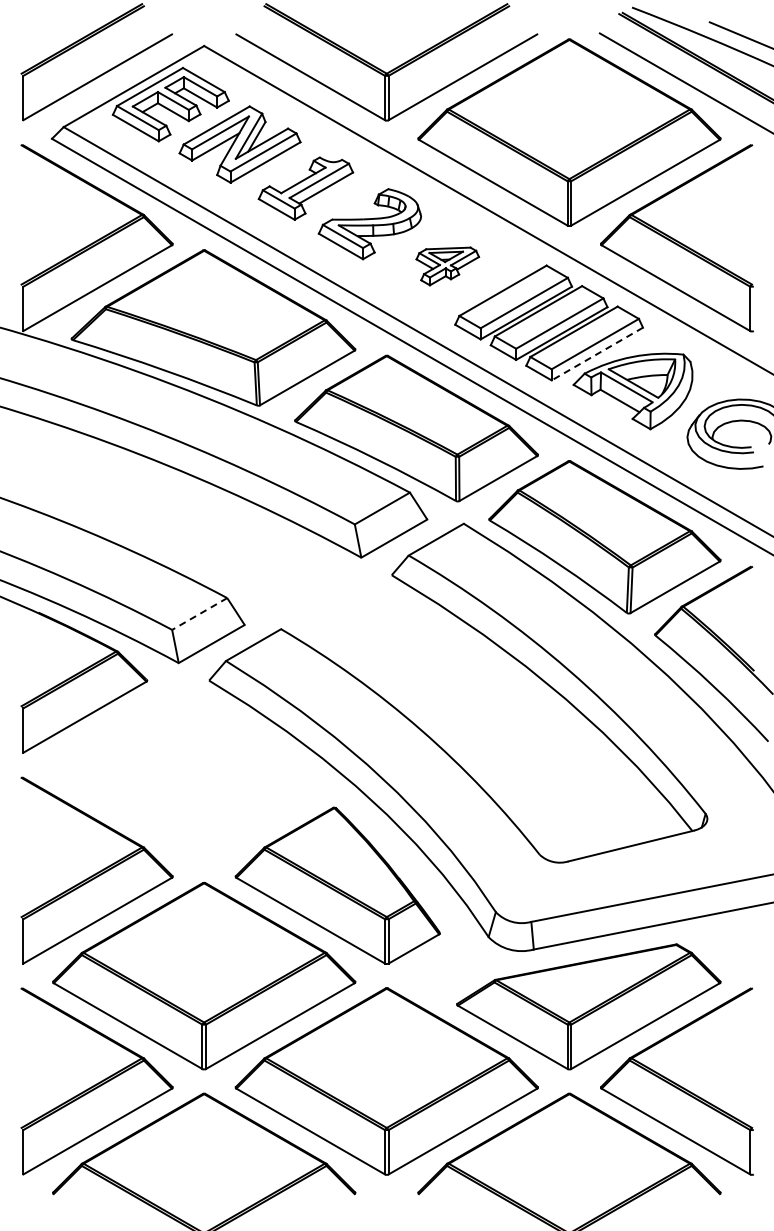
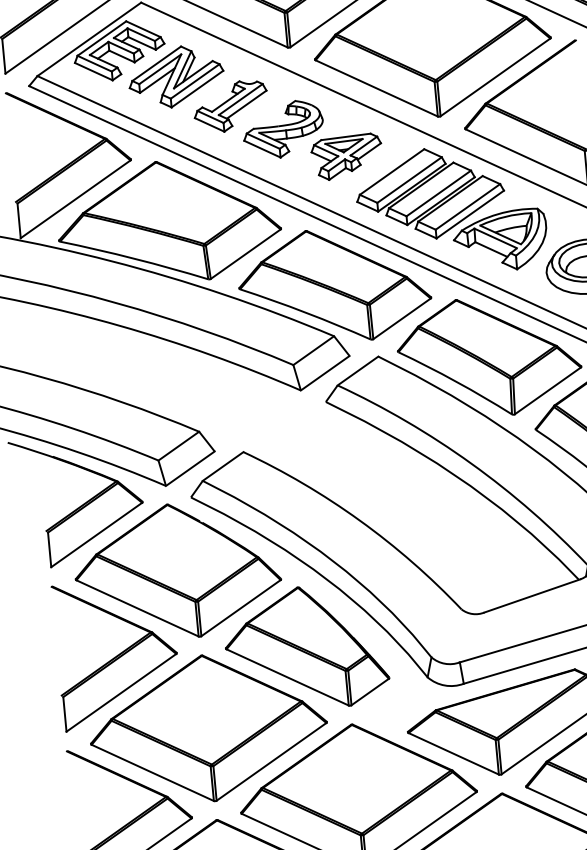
part: (447, 266) -> (347, 157), size x1.43
line: (597, 354) -> (470, 214), dashed -> solid
line: (199, 614) -> (178, 446), dashed -> solid
part: (183, 772) -> (177, 570), added

